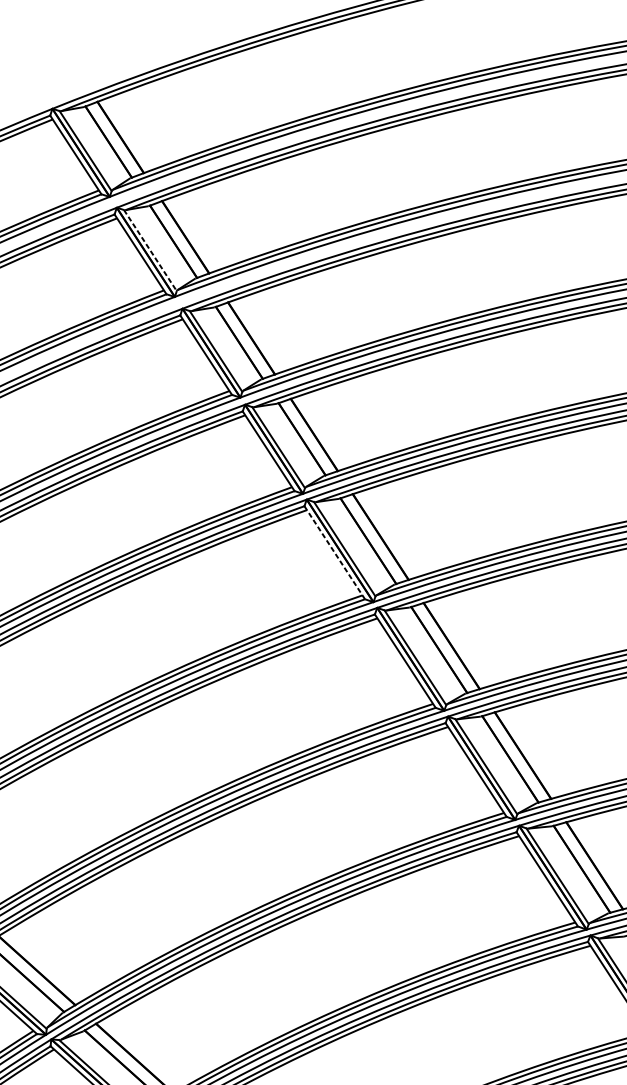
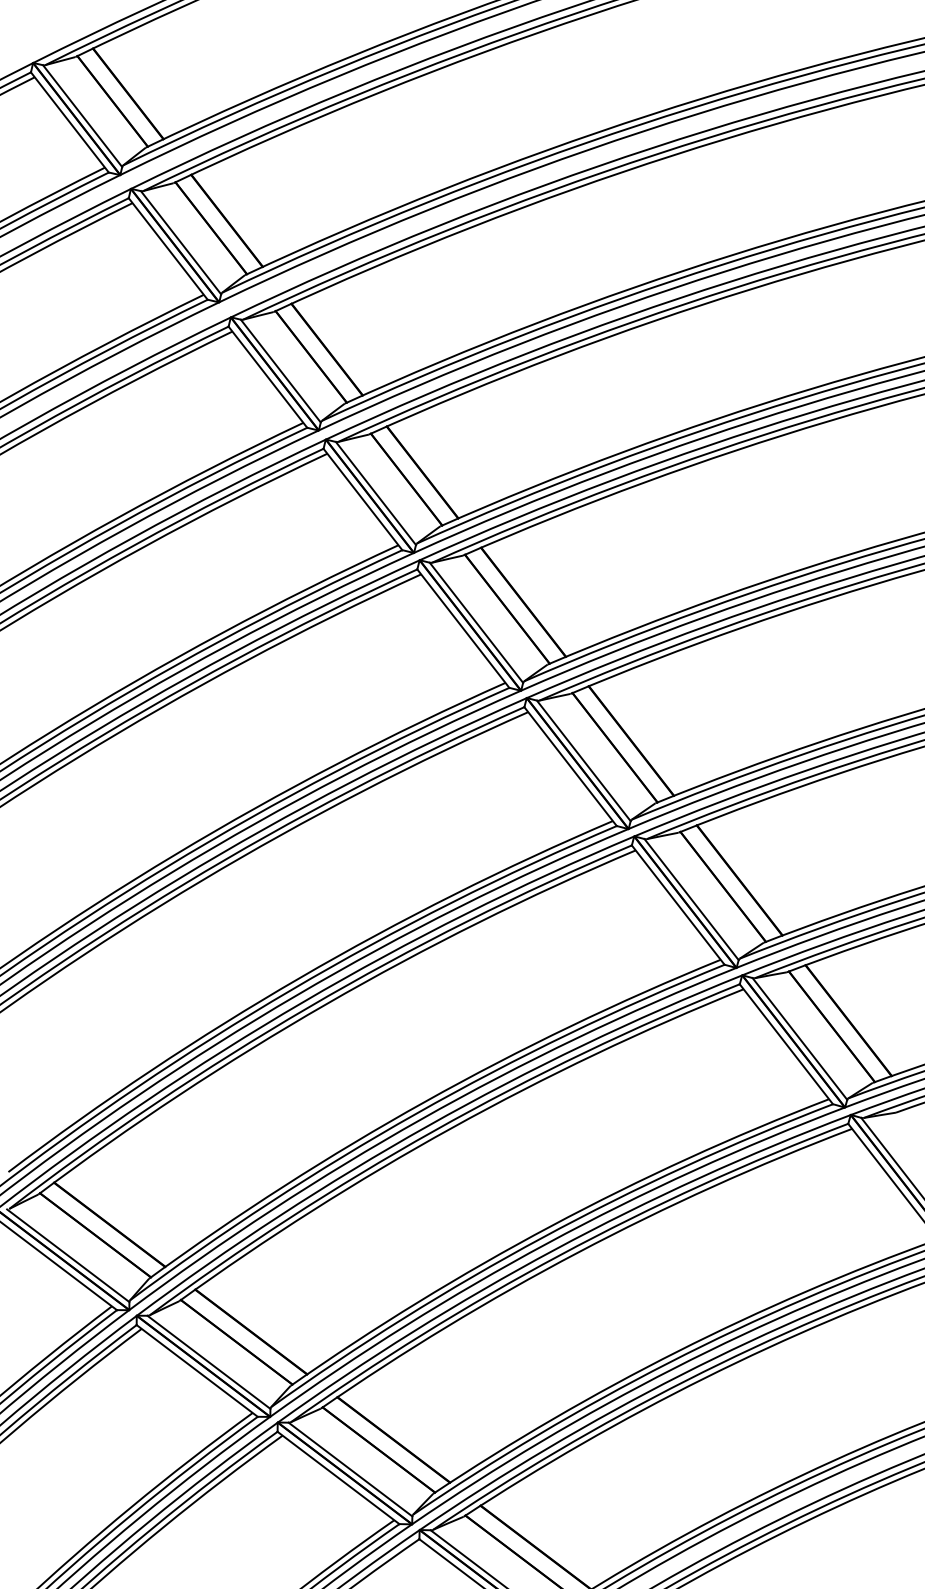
line: (150, 251) -> (181, 243), dashed -> solid
line: (334, 552) -> (463, 628), dashed -> solid

